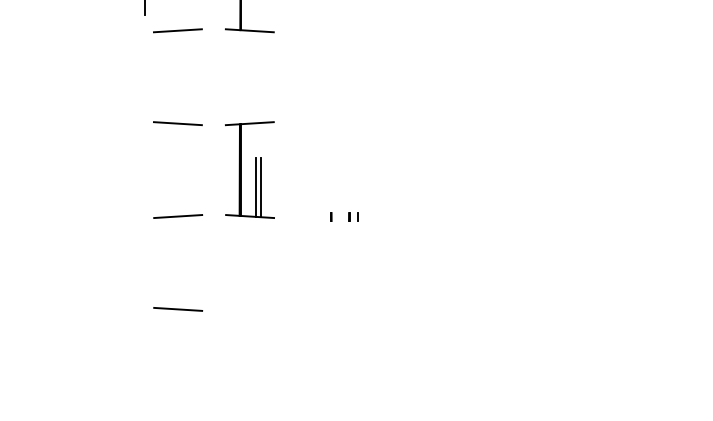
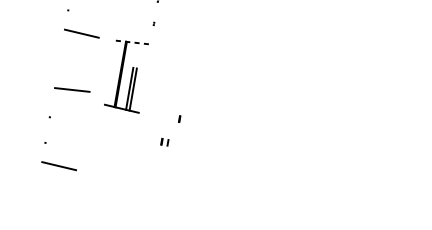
line: (250, 123) -> (133, 42), solid -> dashed
line: (178, 216) -> (72, 89), moved
part: (353, 216) -> (164, 141), moved

